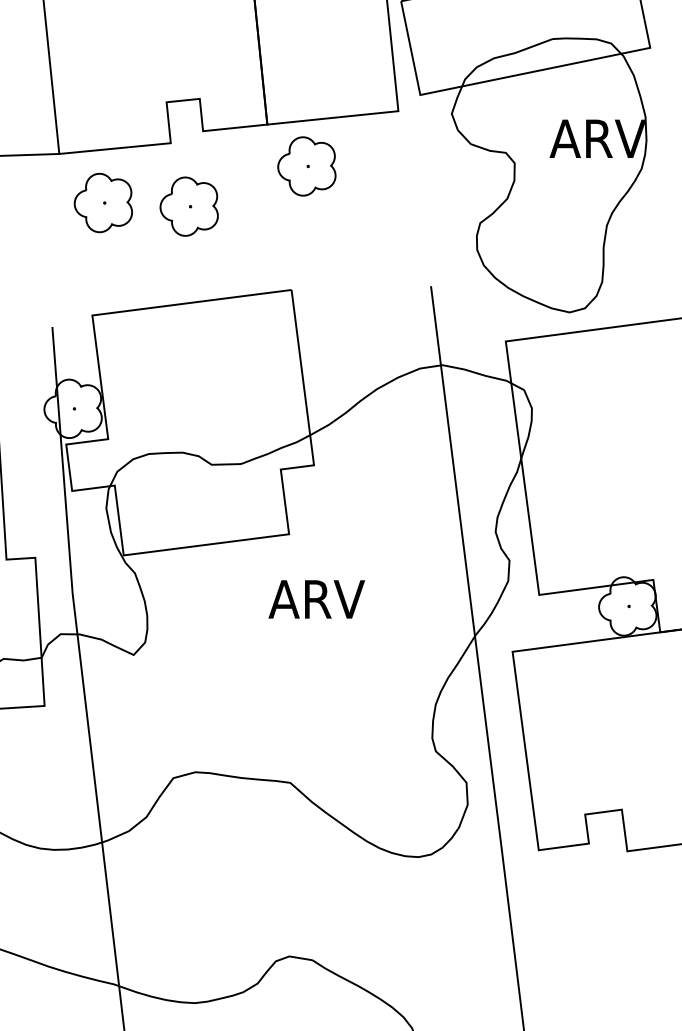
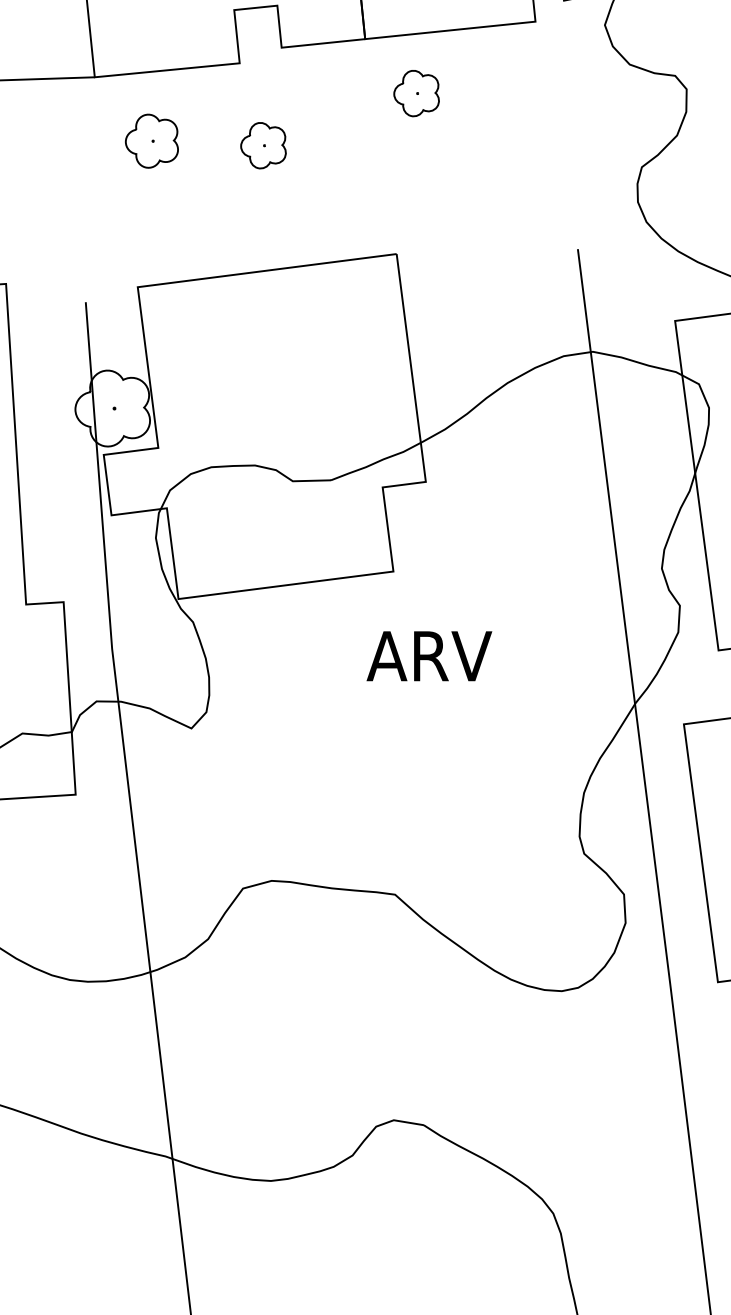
part: (306, 166) -> (416, 93), size x0.6
part: (102, 203) -> (150, 141), size x0.7
part: (188, 206) -> (262, 145), size x0.6

